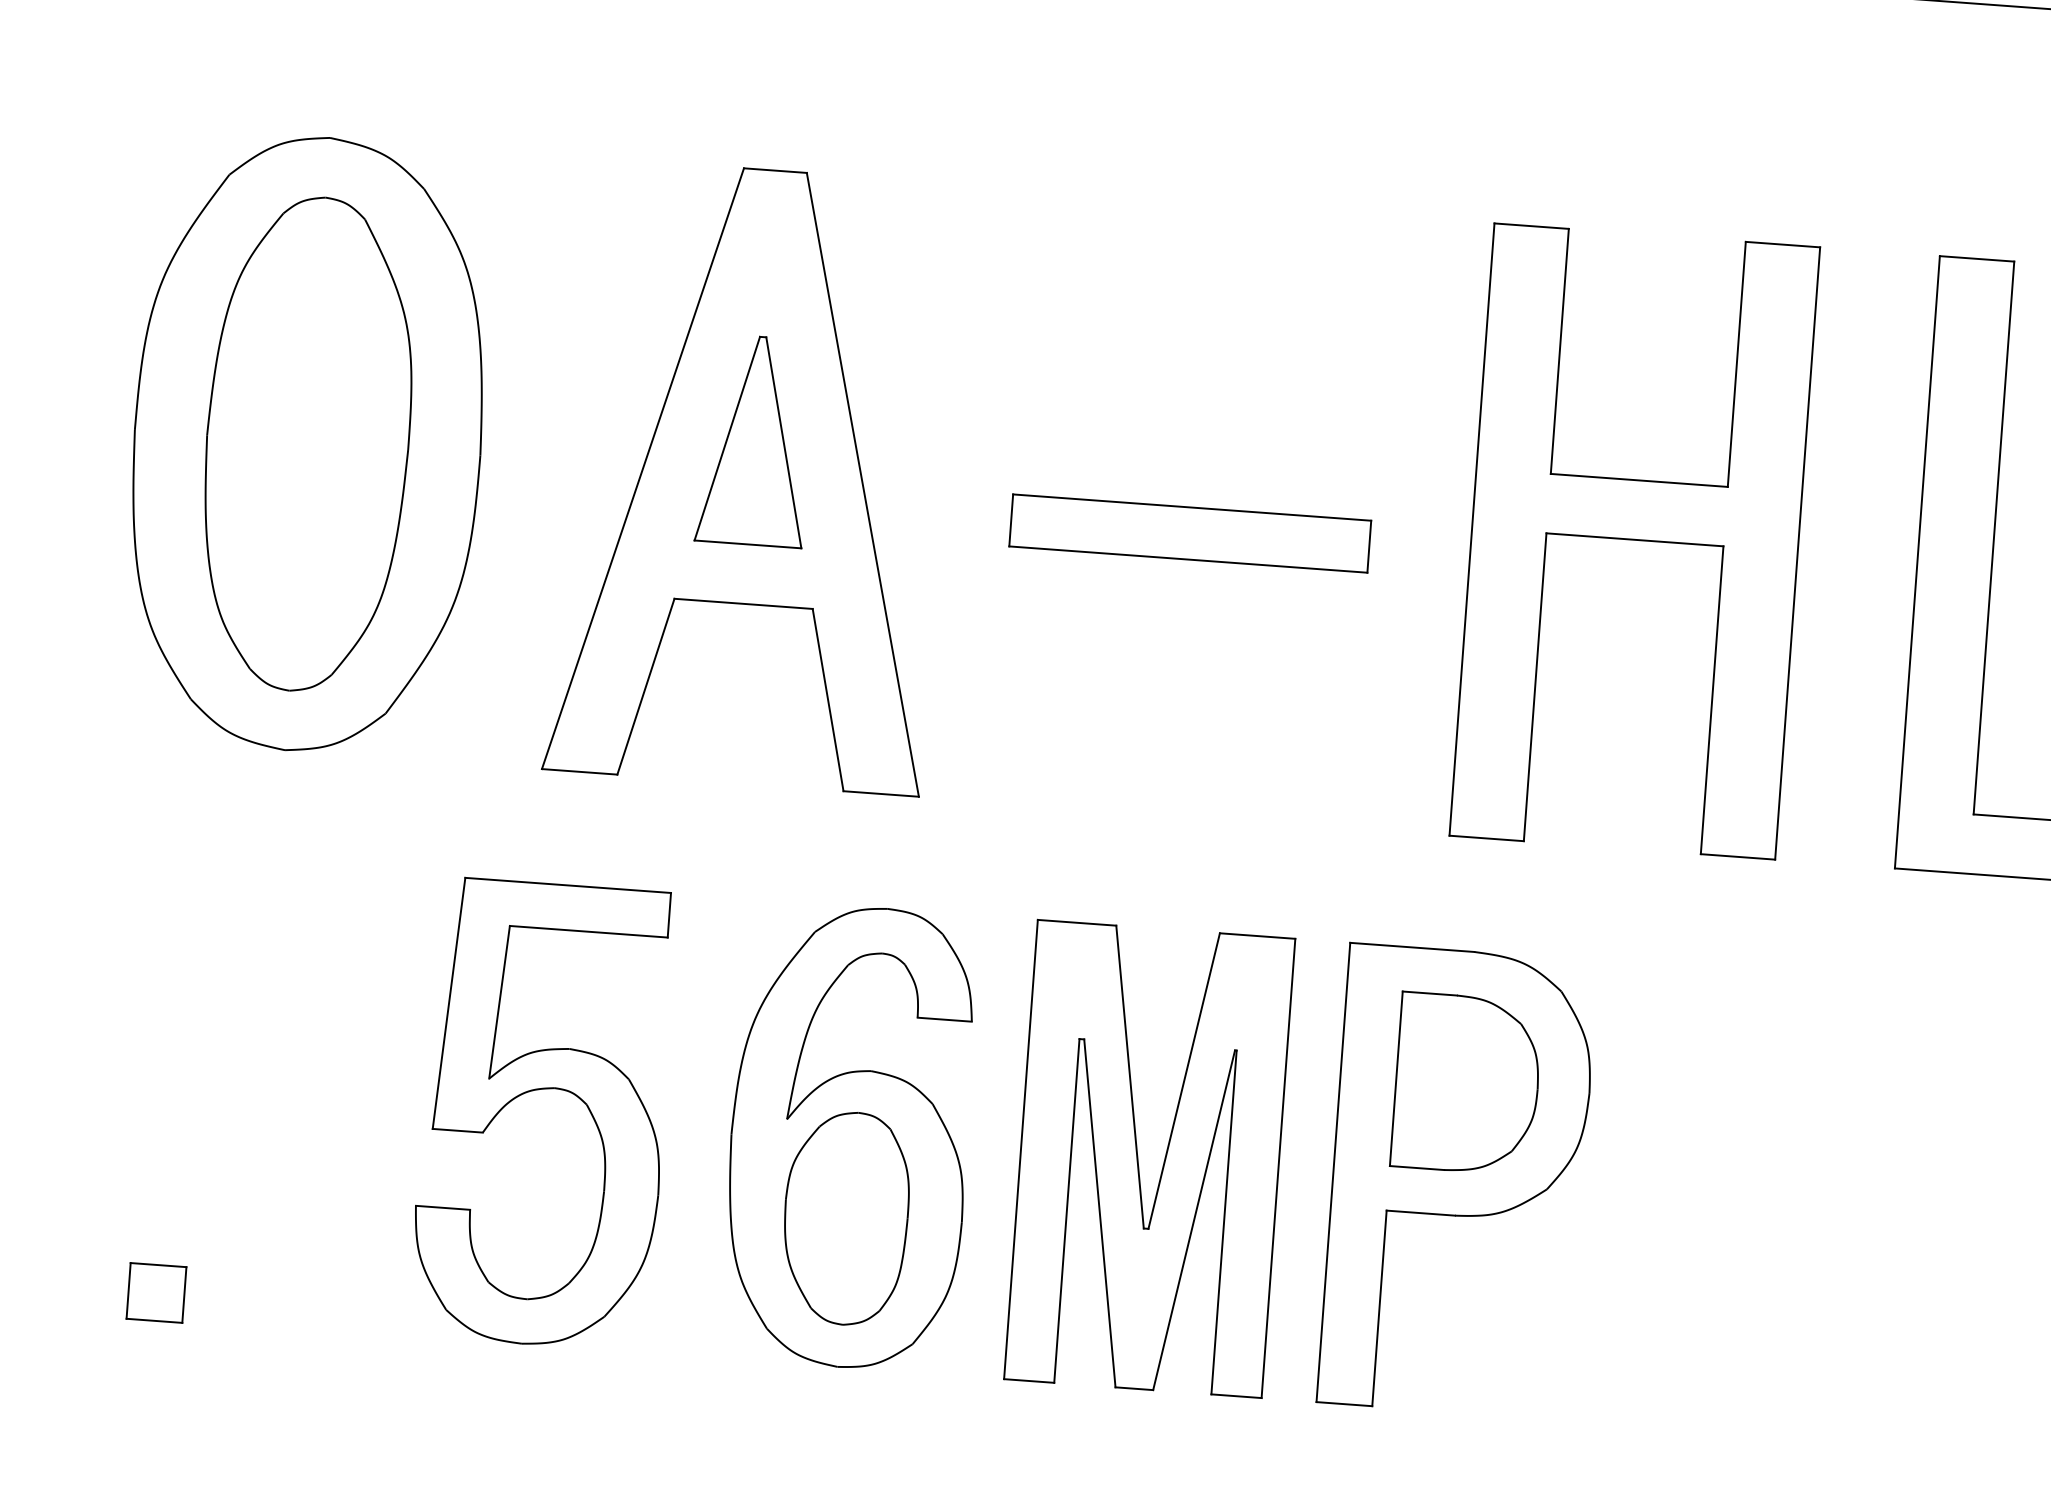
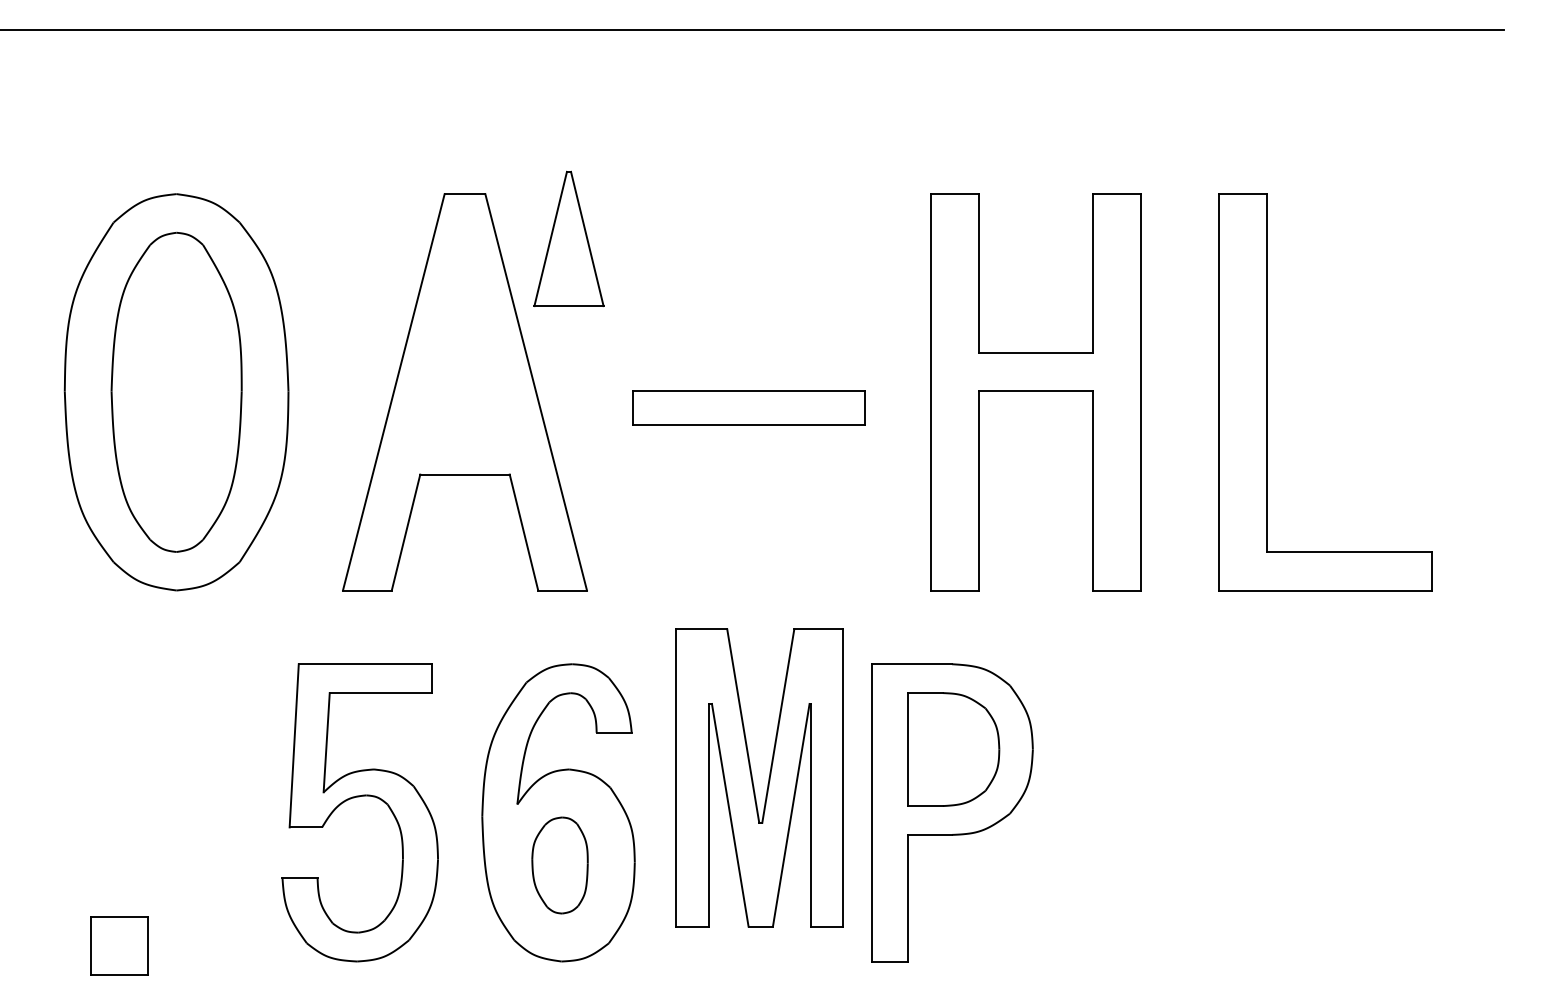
part: (754, 439) -> (568, 238), moved
part: (1139, 1162) -> (753, 780), moved
part: (845, 1218) -> (559, 865), size x0.7
part: (156, 1292) -> (119, 945), size x1.6

